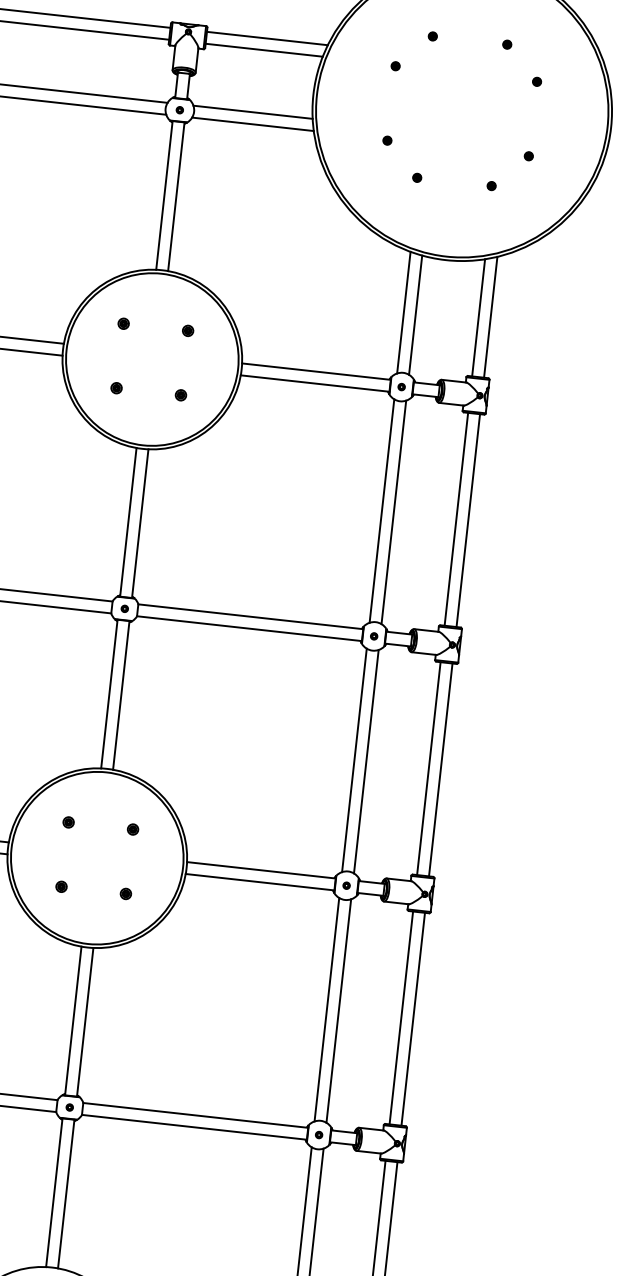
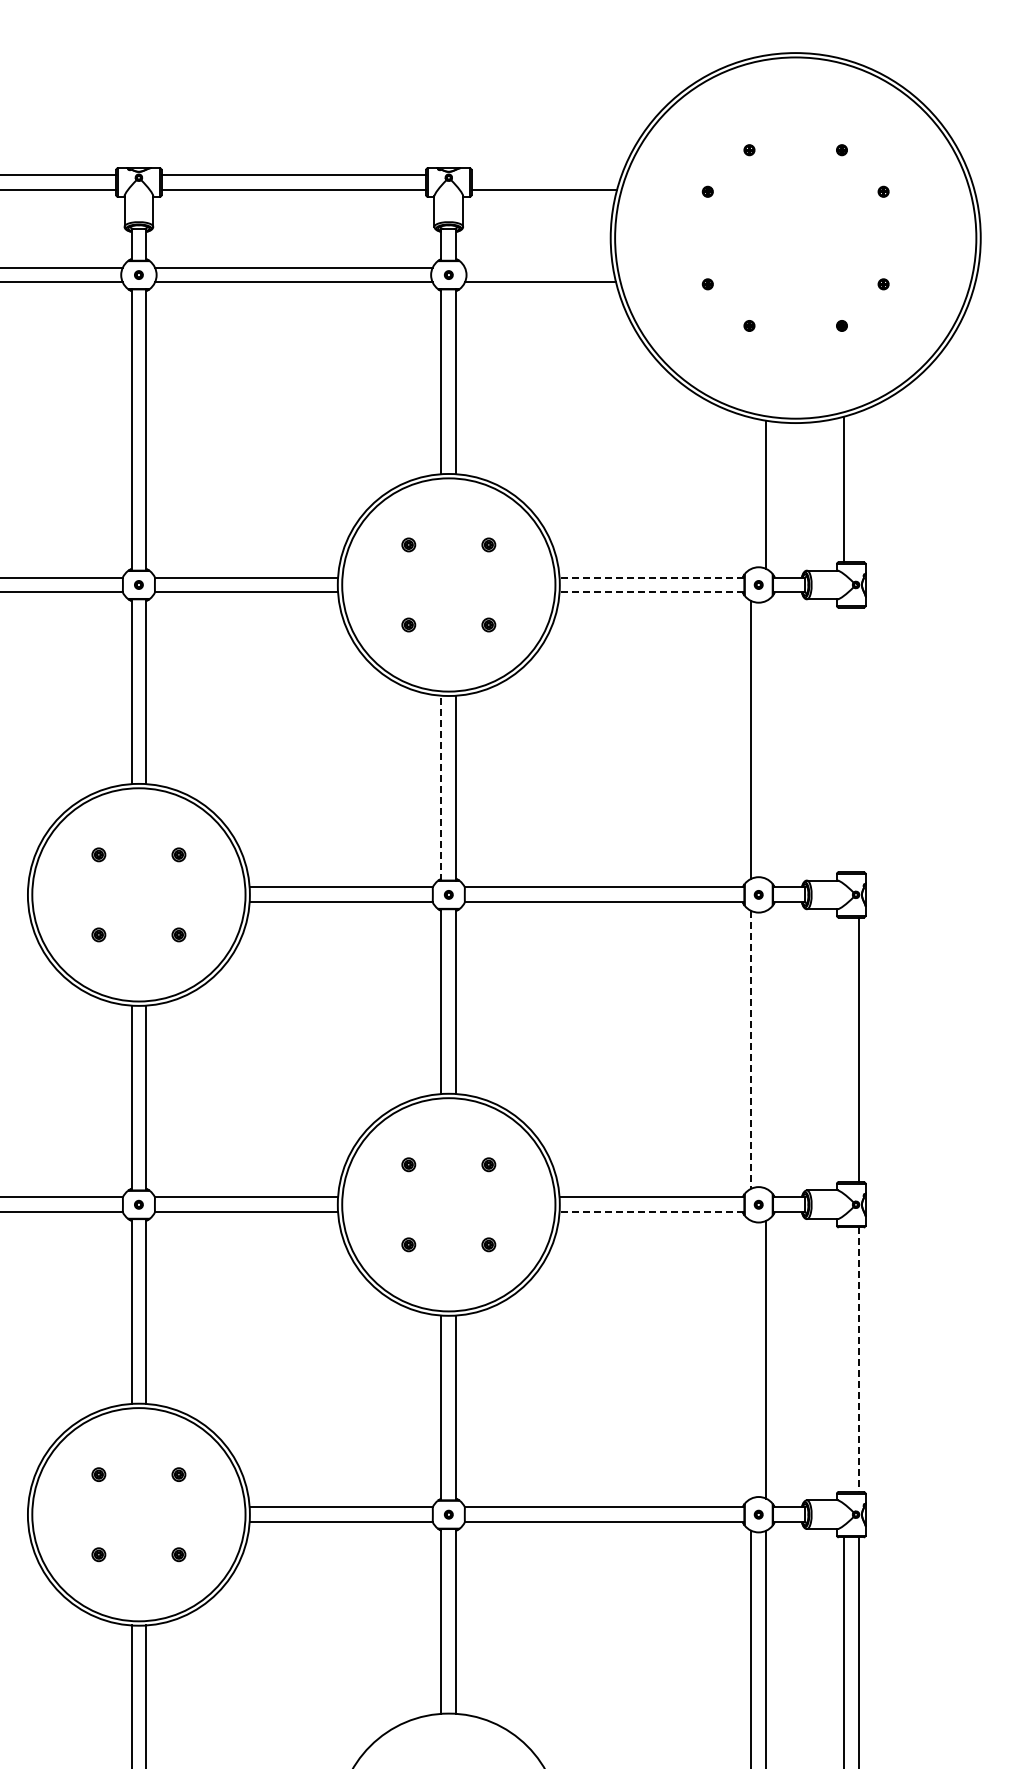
line: (267, 38) -> (546, 175), removed
line: (252, 112) -> (538, 267), removed
line: (404, 312) -> (751, 492), removed
line: (490, 317) -> (858, 487), removed
line: (316, 371) -> (651, 577), solid -> dashed
line: (314, 383) -> (651, 592), solid -> dashed
line: (394, 512) -> (766, 739), removed
line: (456, 518) -> (843, 739), removed
line: (468, 520) -> (858, 739), removed
line: (128, 521) -> (441, 787), solid -> dashed
line: (354, 760) -> (751, 1049), solid -> dashed
line: (366, 761) -> (766, 1049), removed
line: (428, 768) -> (843, 1049), removed
line: (259, 882) -> (651, 1212), solid -> dashed
line: (327, 1009) -> (751, 1359), removed
line: (401, 1017) -> (843, 1359), removed
line: (413, 1019) -> (858, 1360), solid -> dashed

